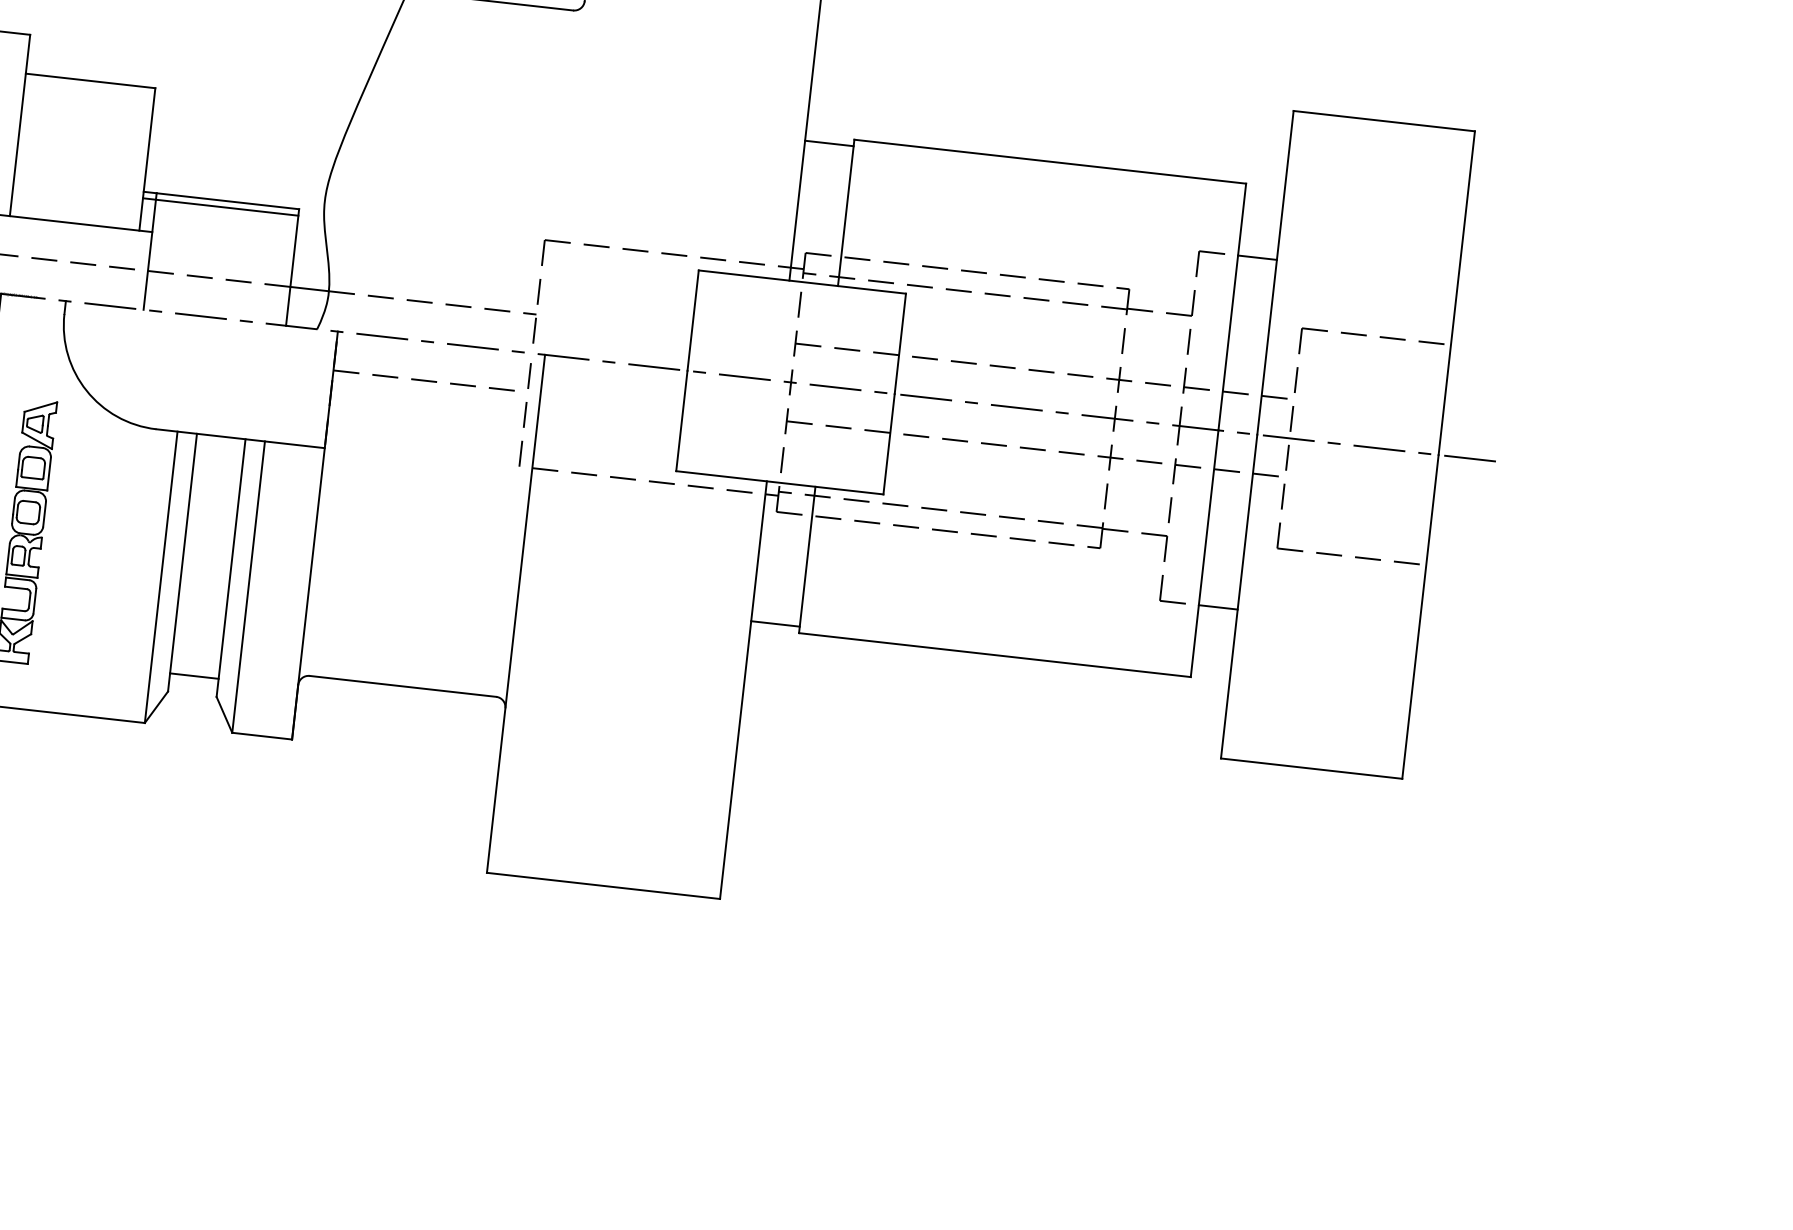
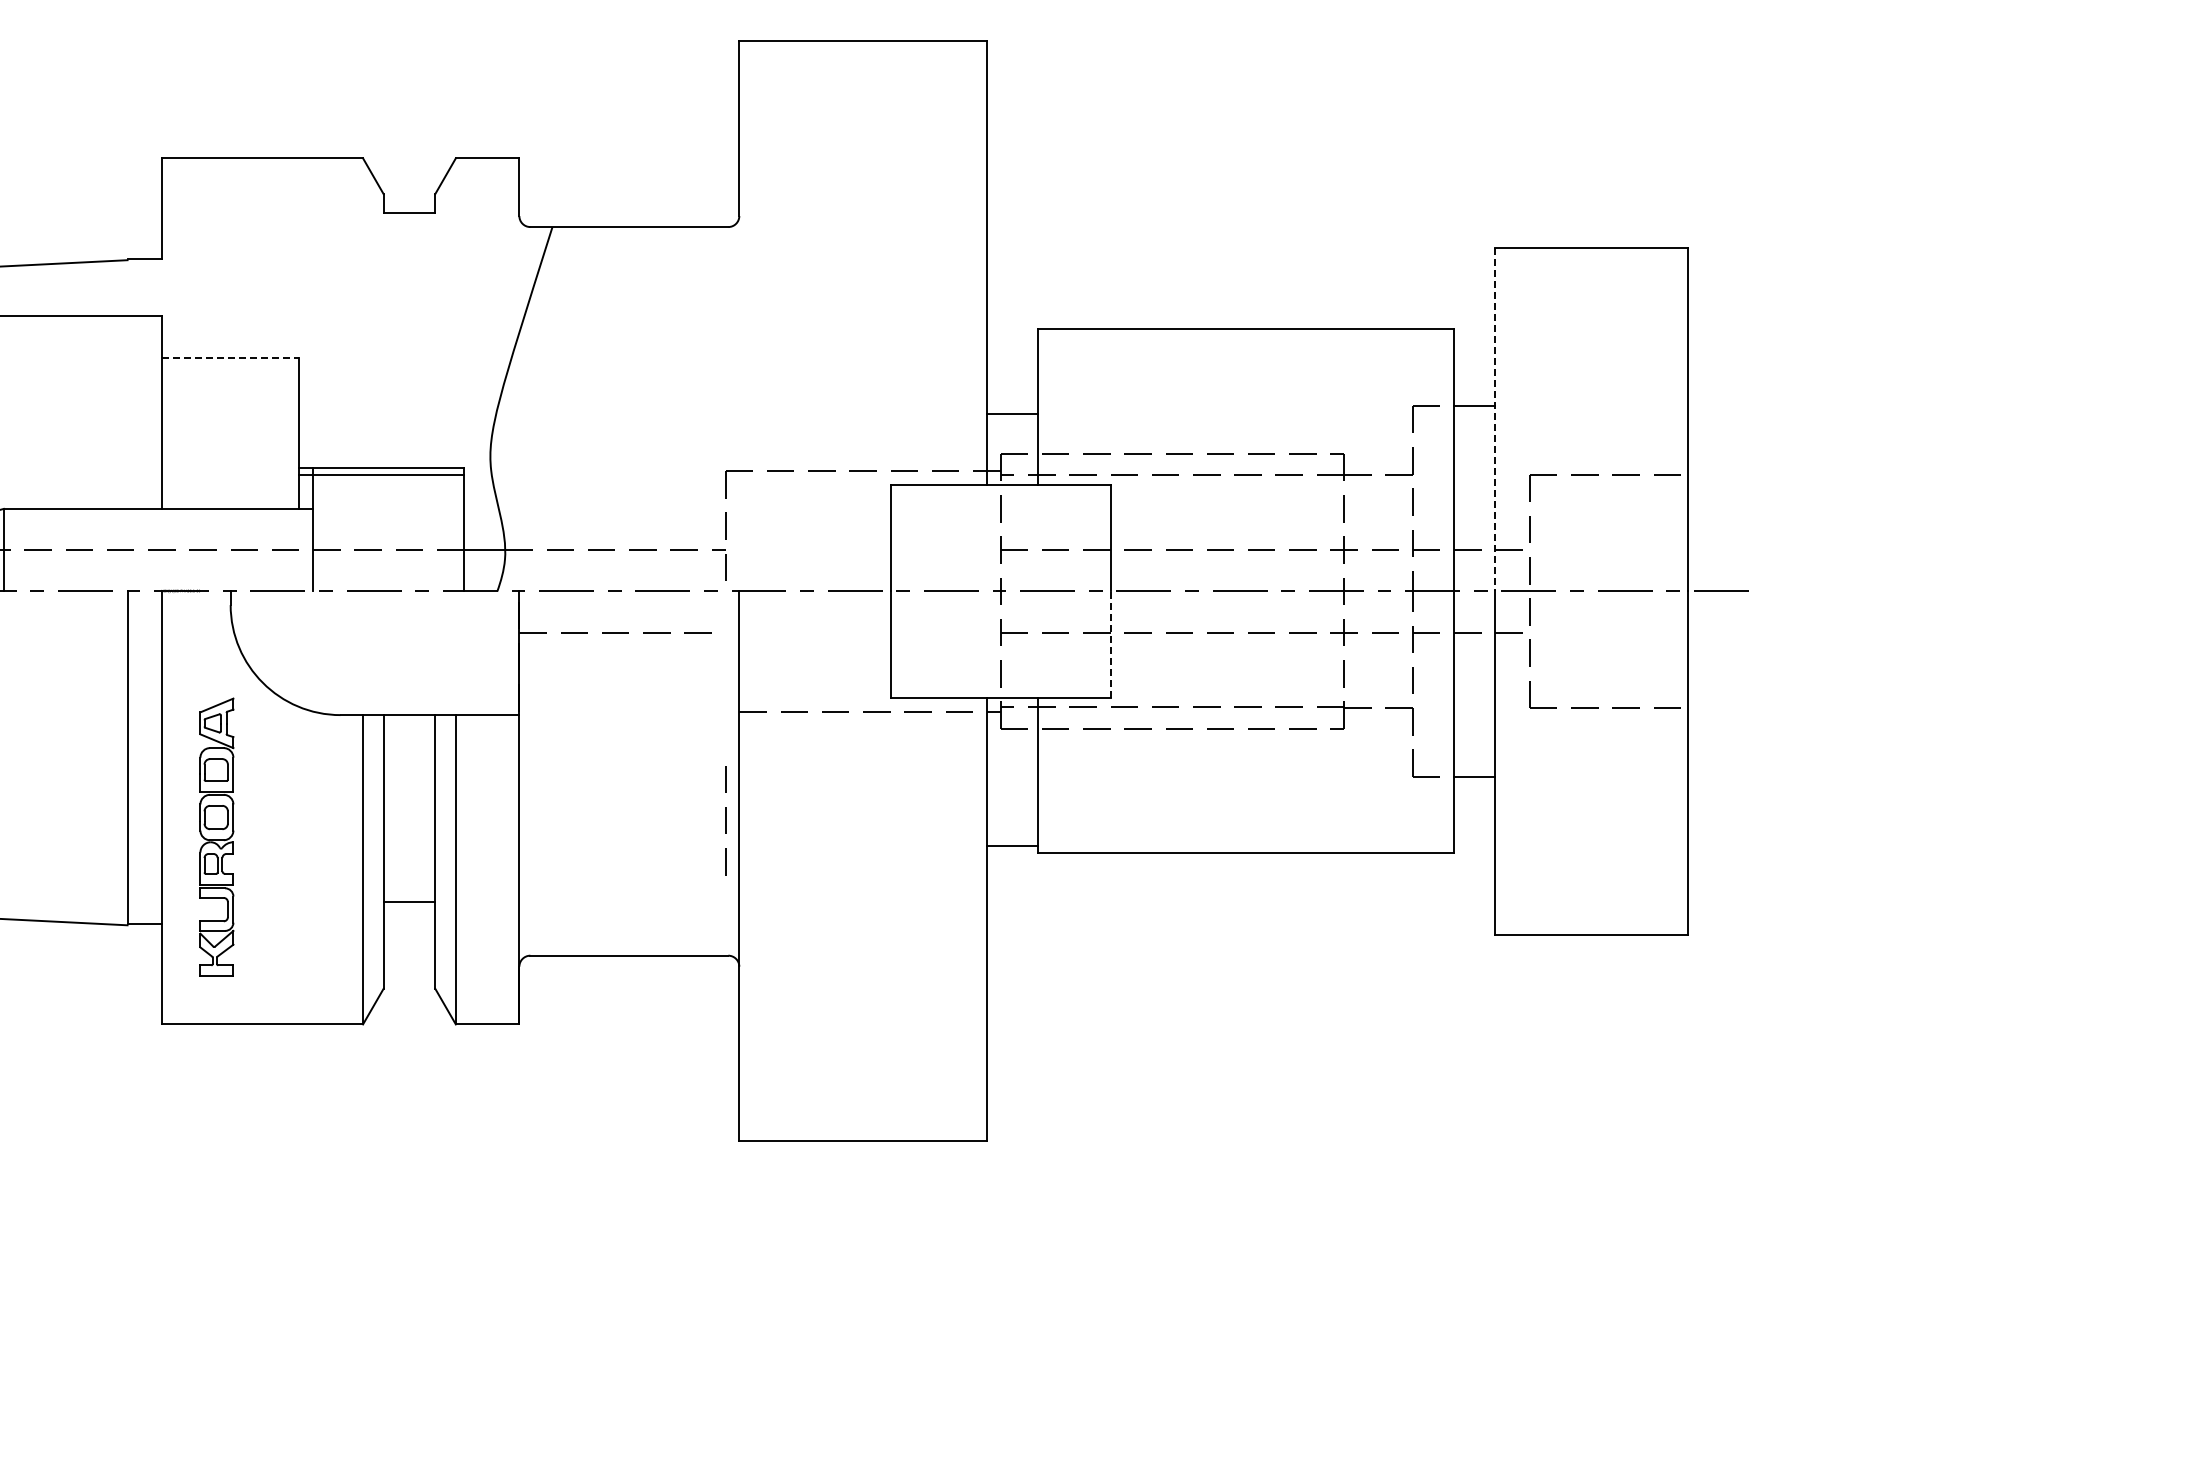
line: (90, 80) -> (230, 357), solid -> dashed
line: (829, 143) -> (1012, 414), moved
line: (1275, 272) -> (1495, 419), solid -> dashed
line: (525, 414) -> (725, 820), moved
line: (889, 444) -> (1110, 644), solid -> dashed
line: (194, 676) -> (409, 902), moved

